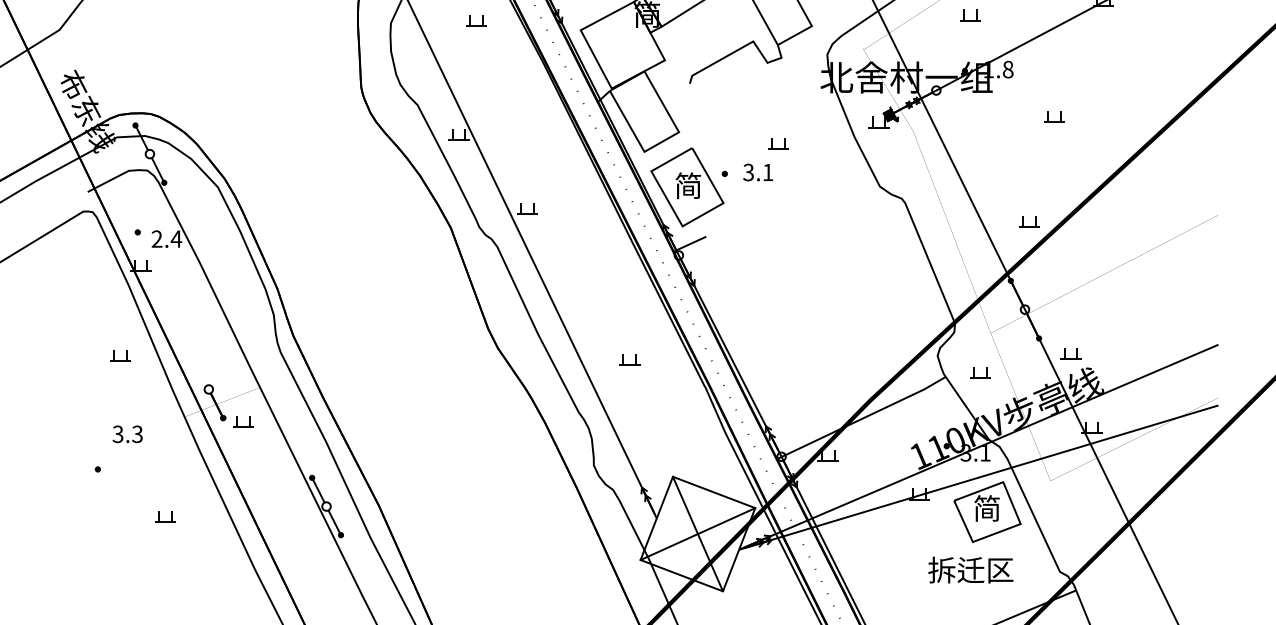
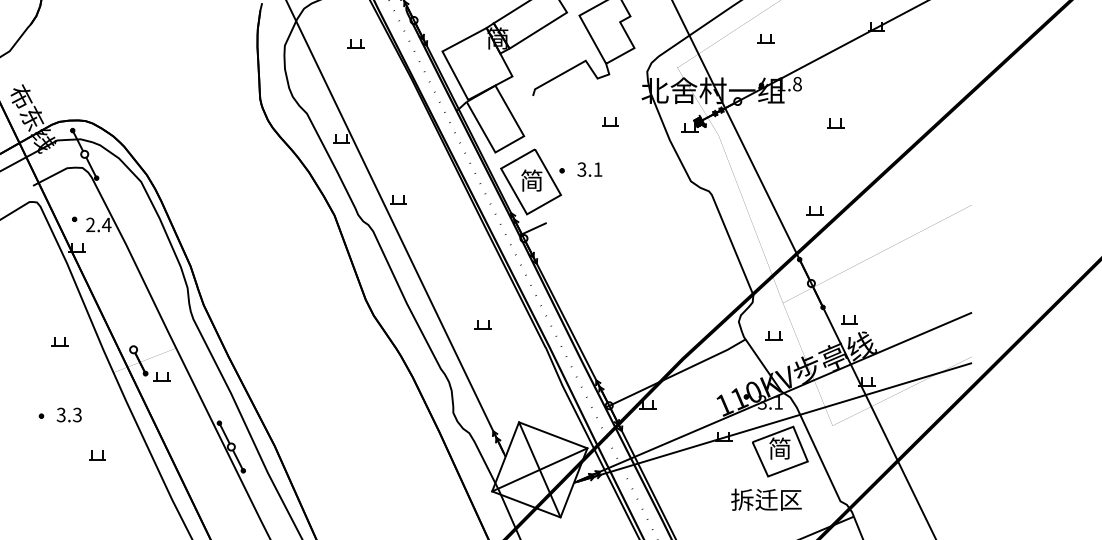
part: (778, 143) -> (610, 121), moved
part: (119, 355) -> (59, 341), moved
text: (126, 433) -> (68, 414), moved

